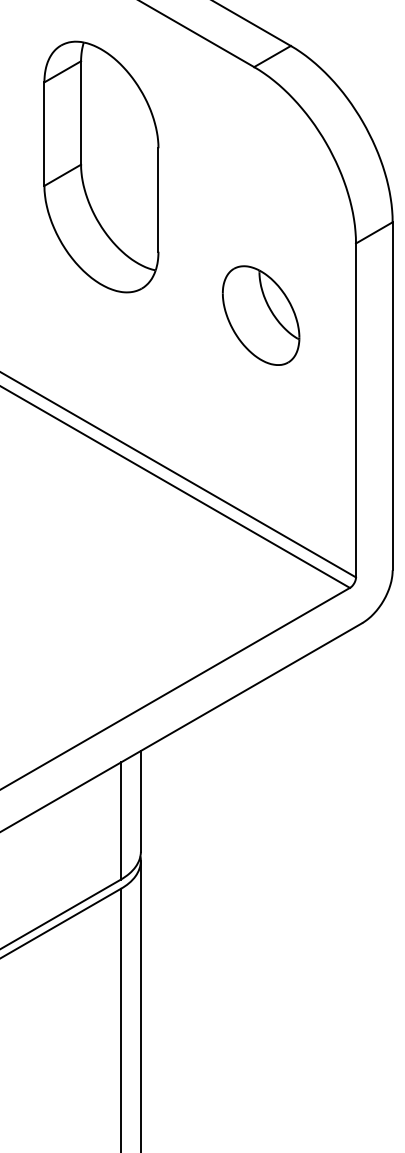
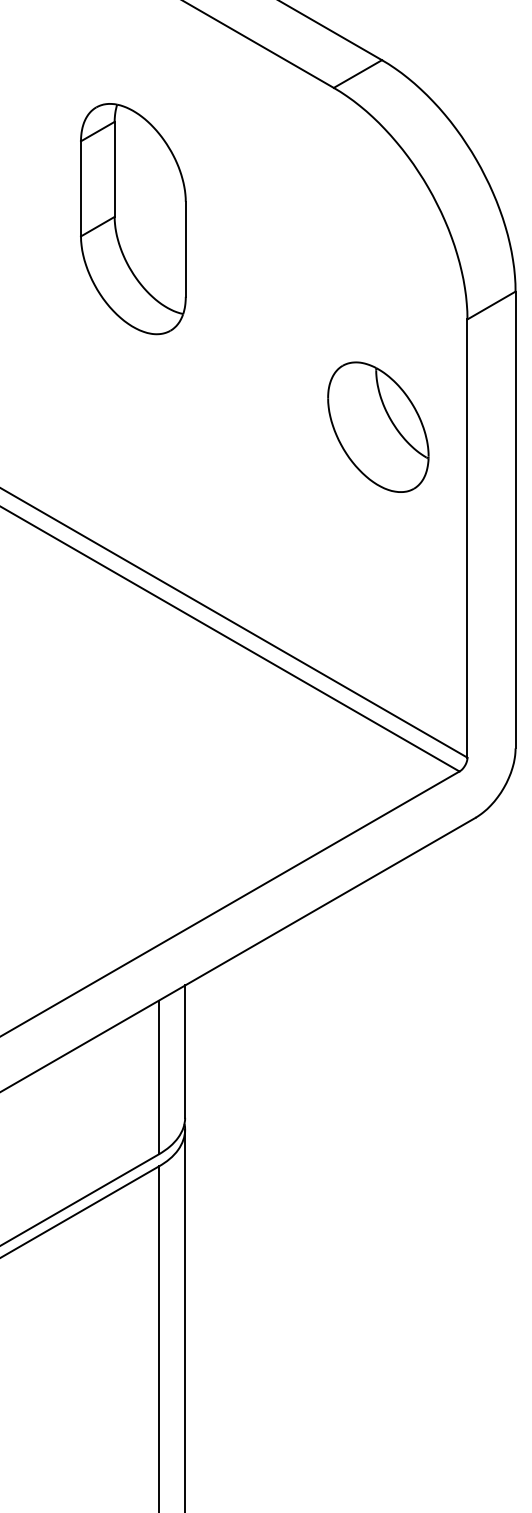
part: (101, 166) -> (133, 218), size x0.7
part: (261, 315) -> (378, 427), moved

